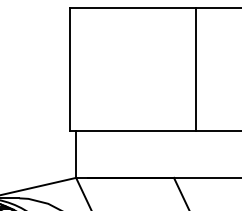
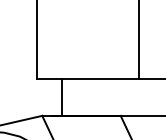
line: (75, 154) -> (61, 97), moved

